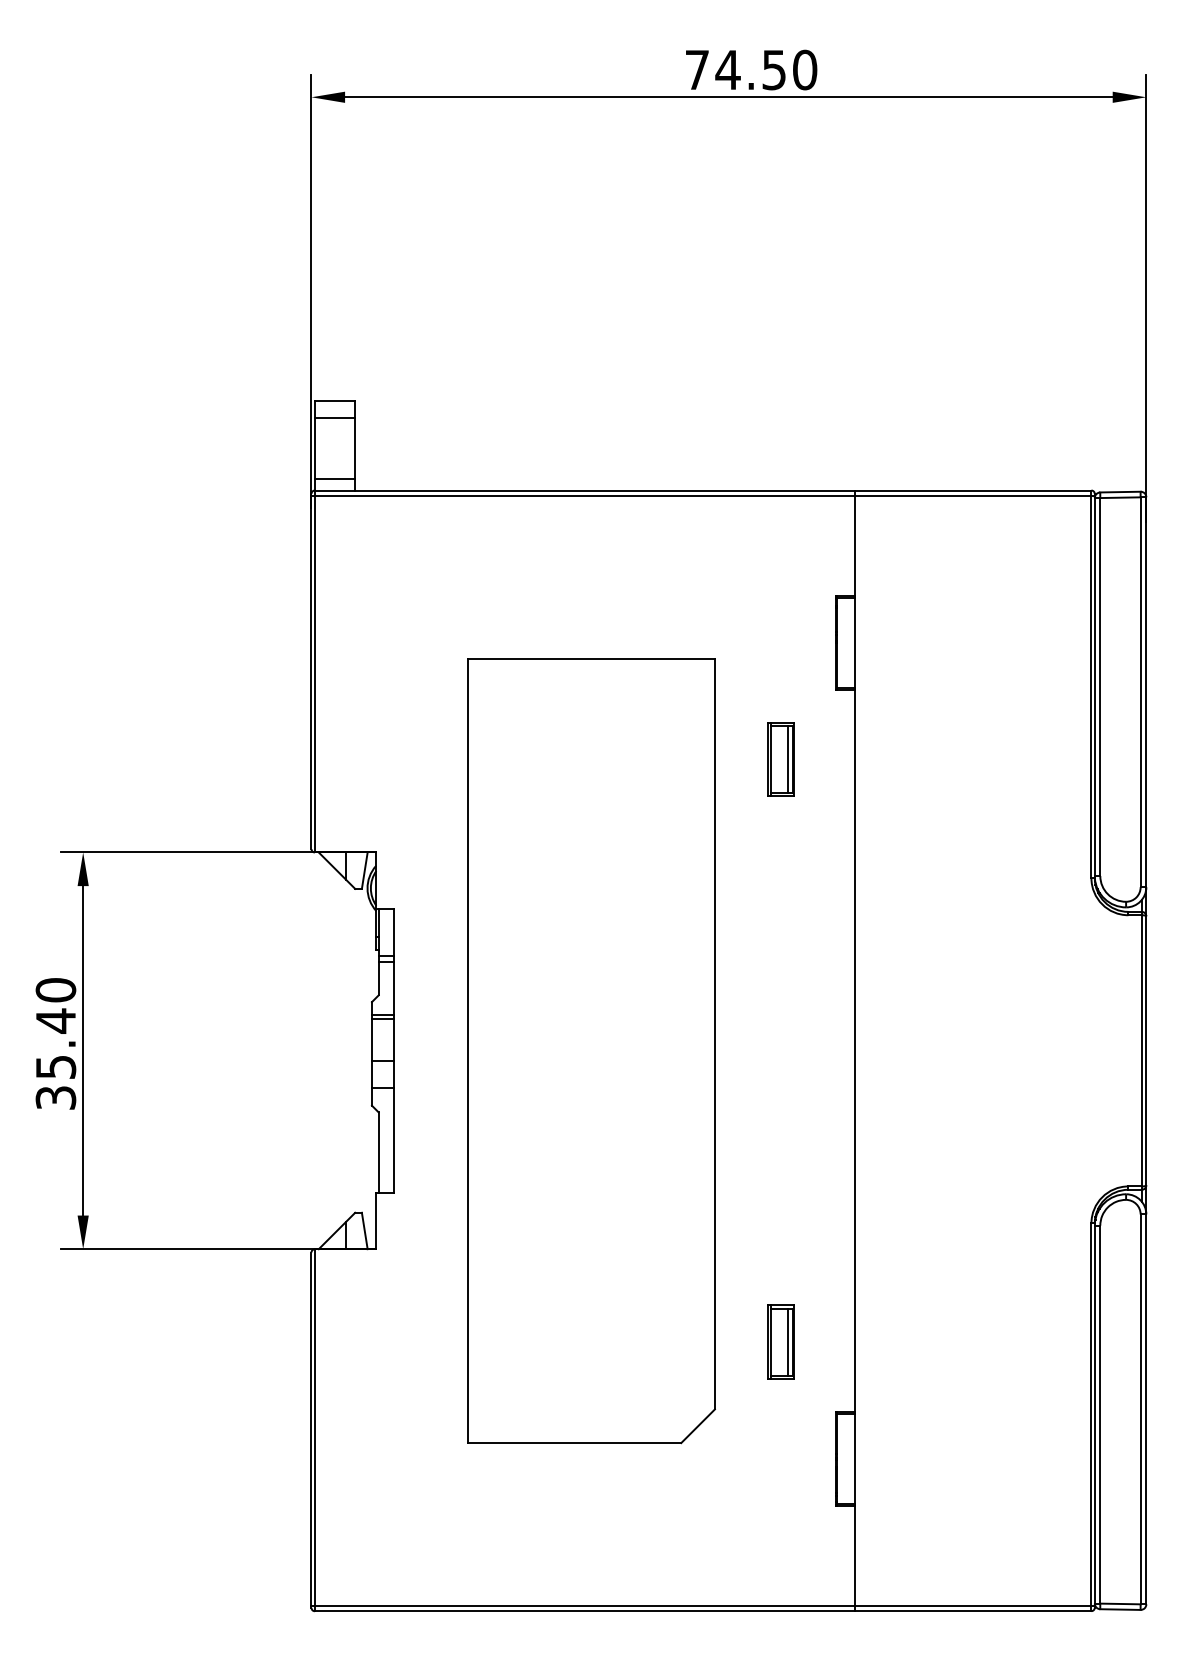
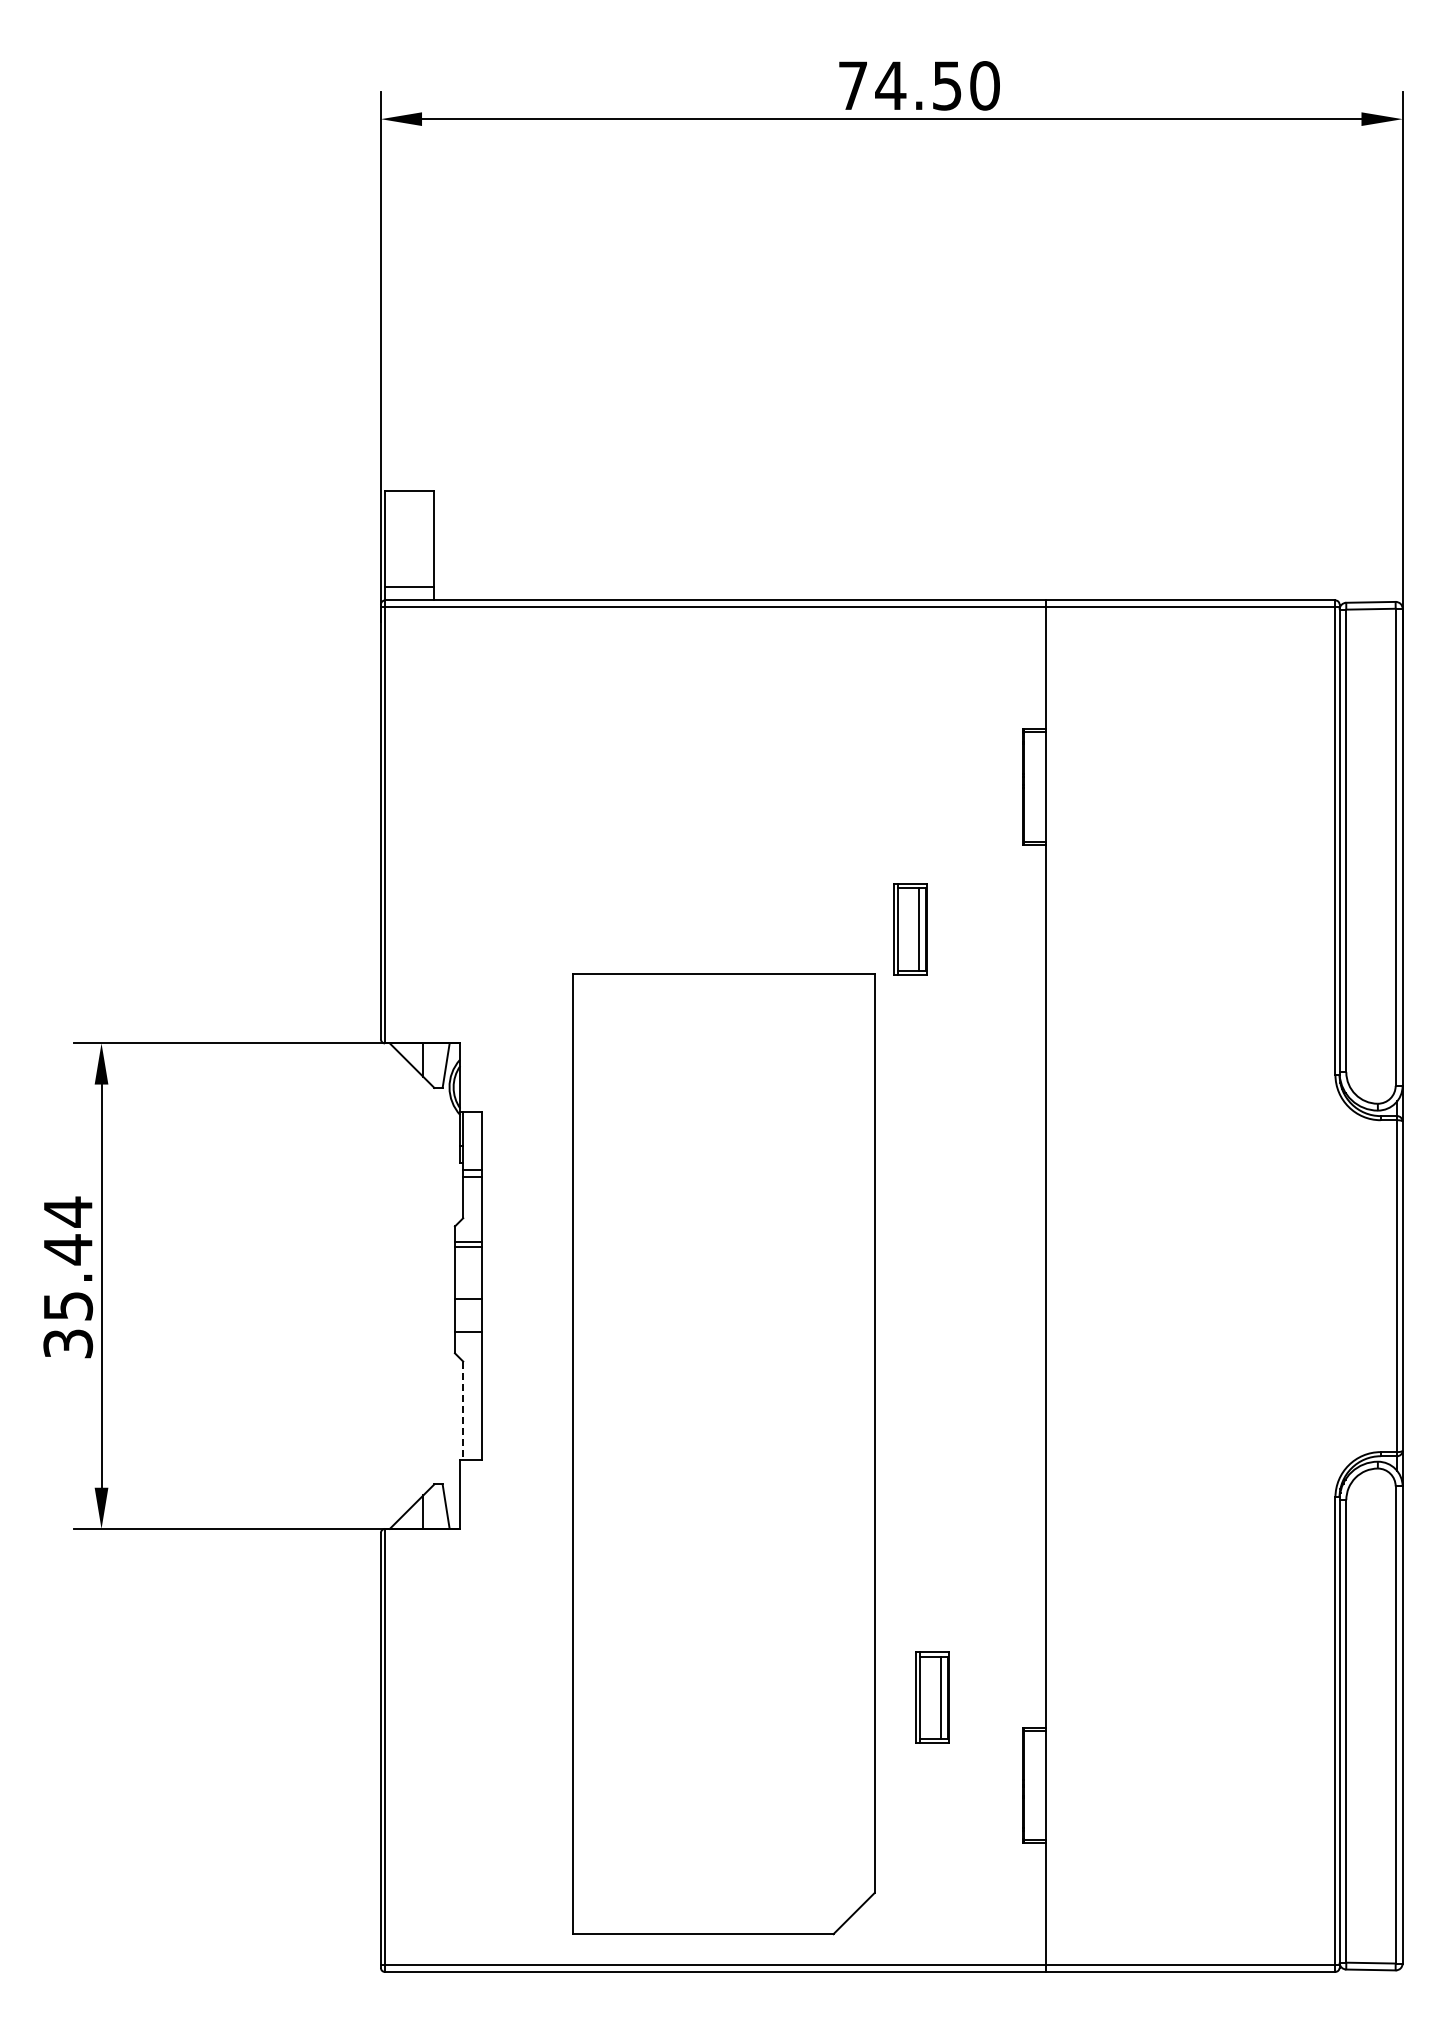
line: (334, 417) -> (409, 511), removed
part: (780, 759) -> (910, 929), moved
text: (56, 989) -> (68, 1211), 35.40 -> 35.44
part: (591, 1051) -> (723, 1454), moved
line: (378, 1153) -> (463, 1411), solid -> dashed
part: (780, 1342) -> (932, 1697), moved

